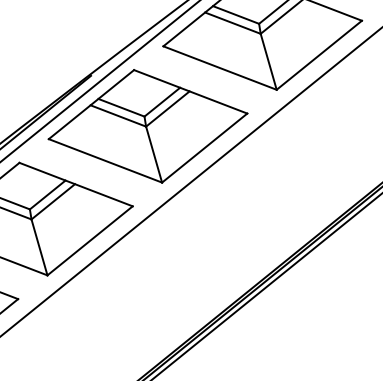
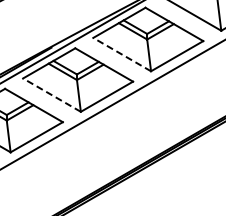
line: (218, 68) -> (121, 54), solid -> dashed
line: (104, 159) -> (51, 94), solid -> dashed

